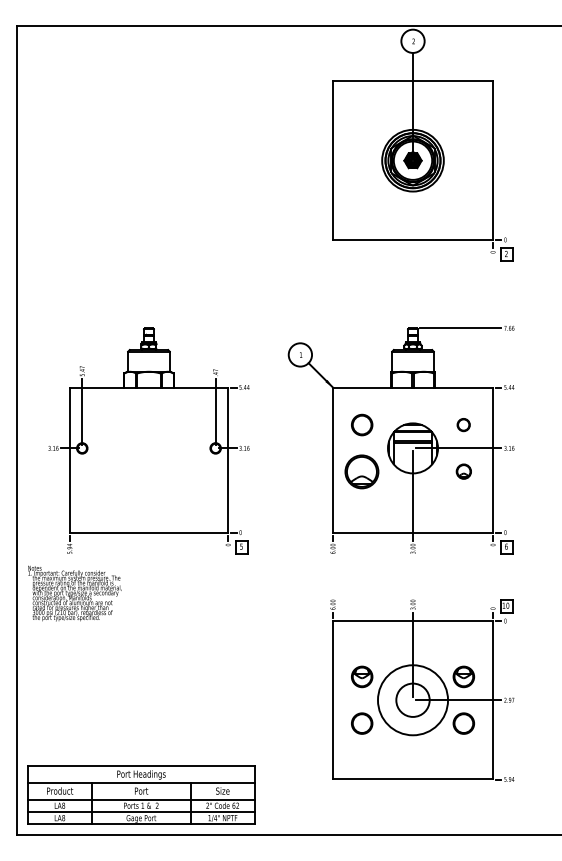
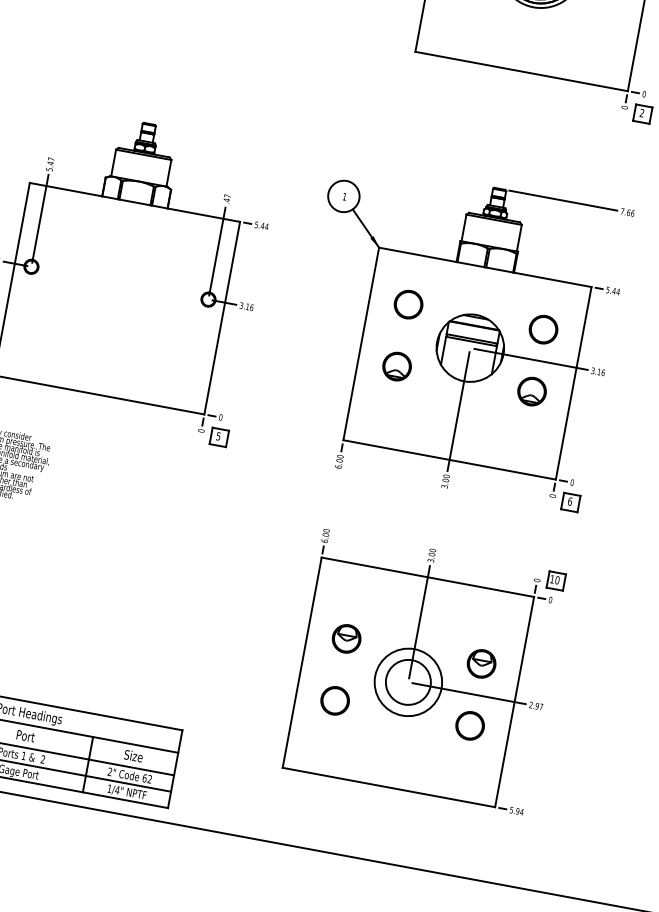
part: (463, 424) -> (543, 328), size x1.67
part: (362, 471) -> (397, 366), size x0.62
part: (463, 471) -> (531, 391), size x1.43
circle: (413, 700) -> (408, 682), size x0.71

